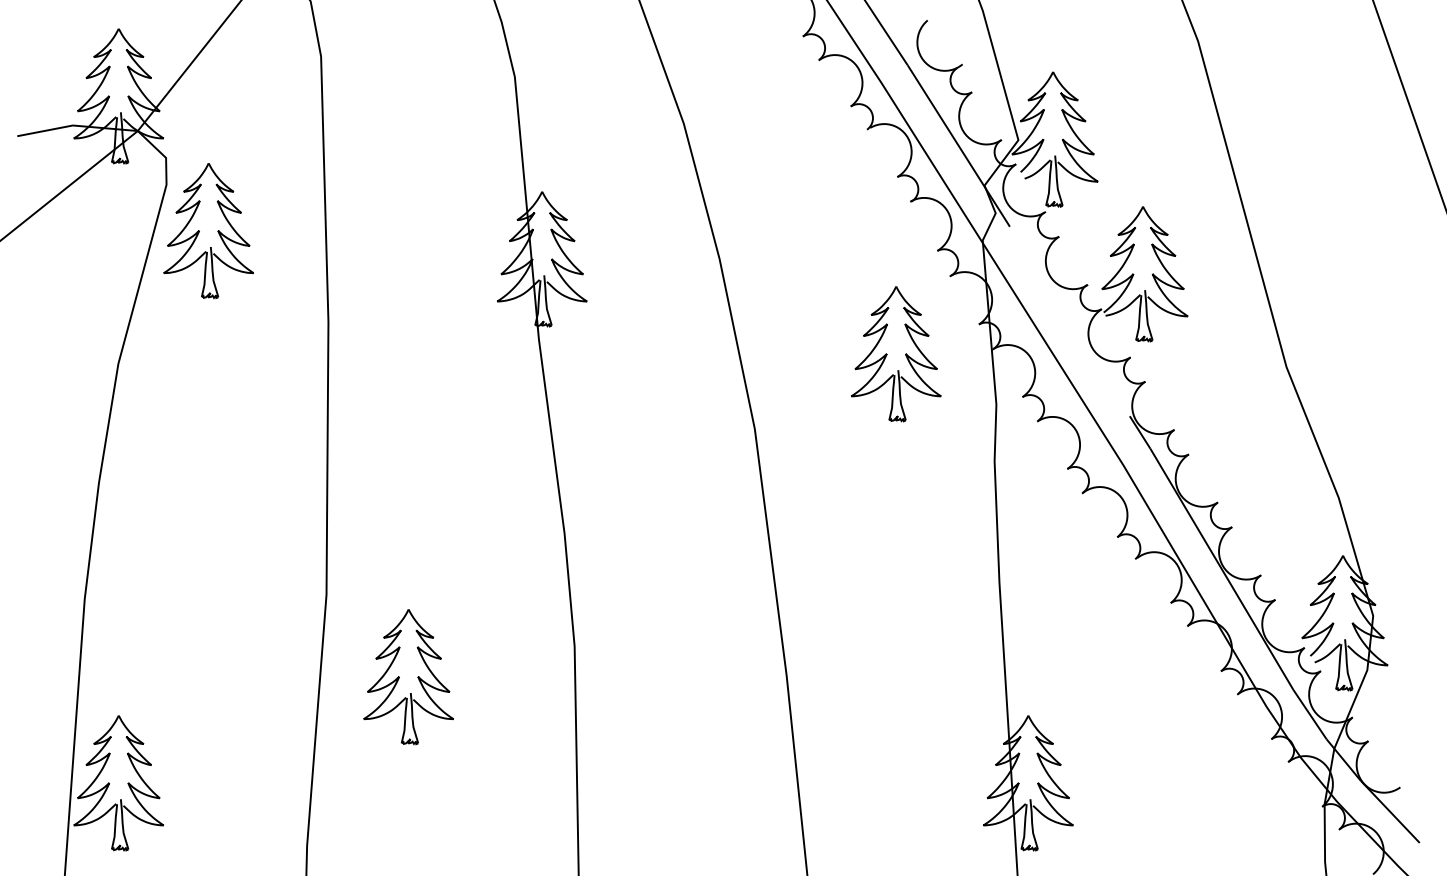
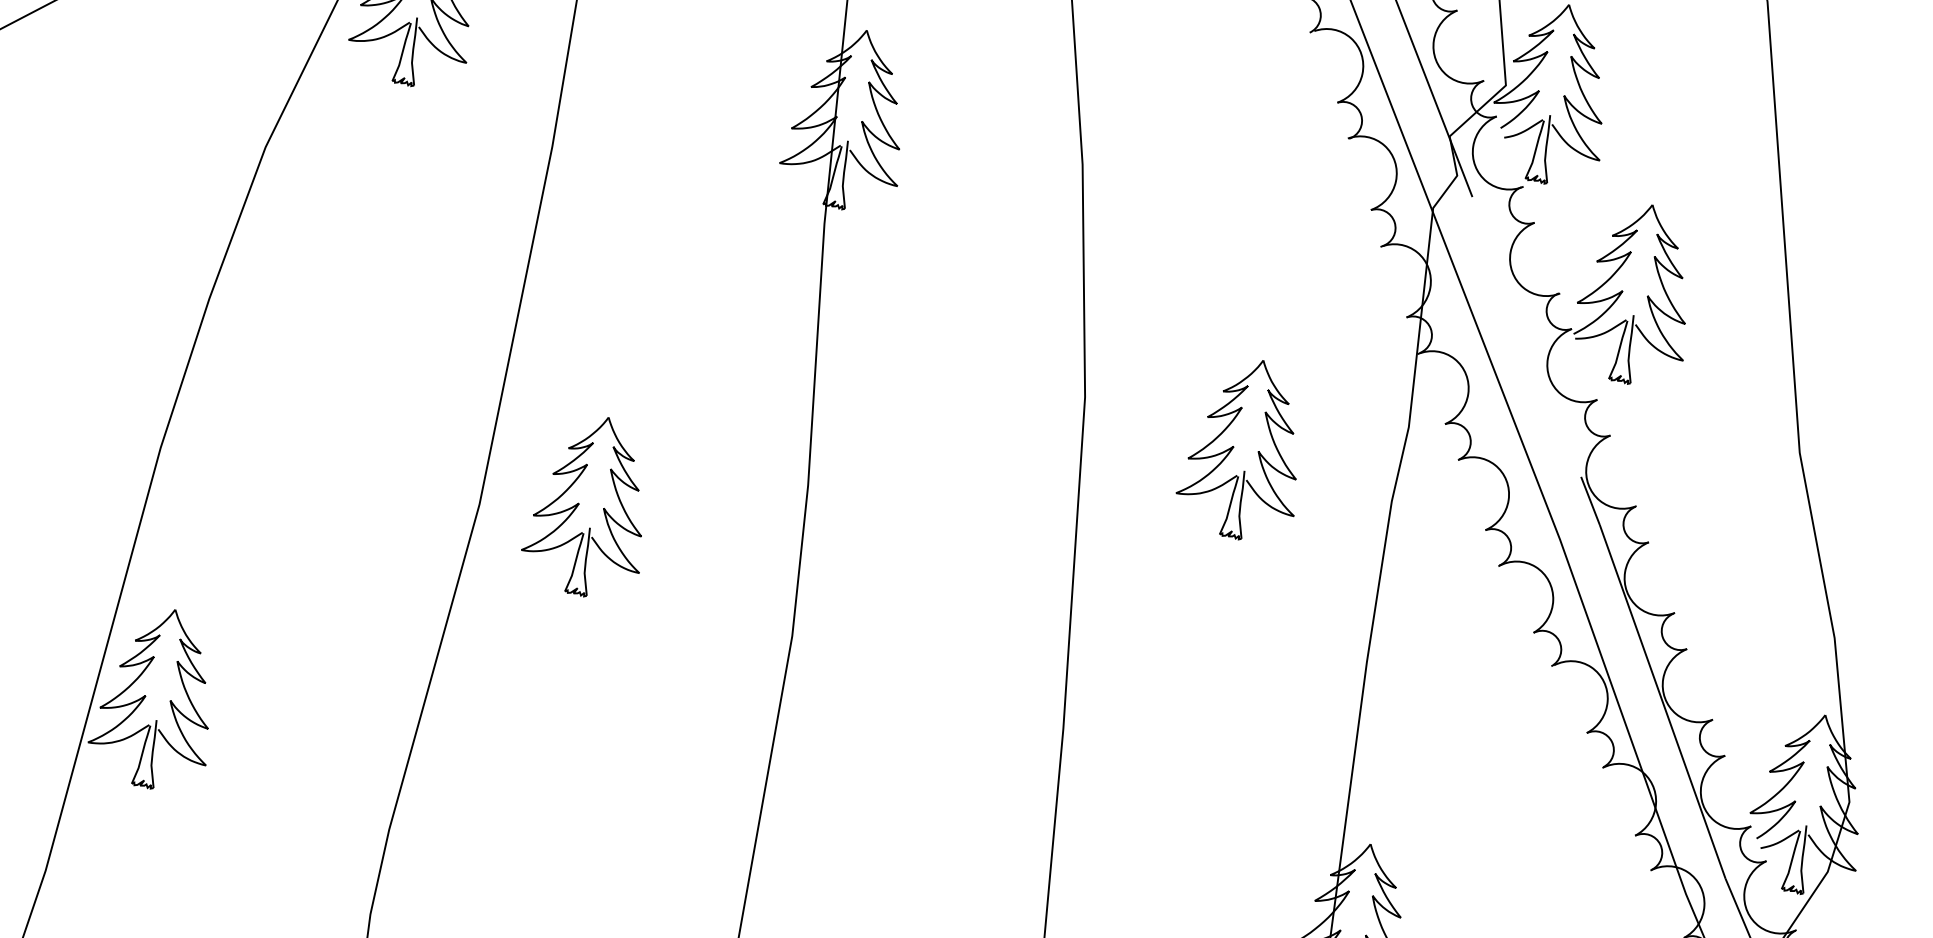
part: (896, 354) -> (1246, 449), moved
part: (408, 677) -> (590, 506), moved

